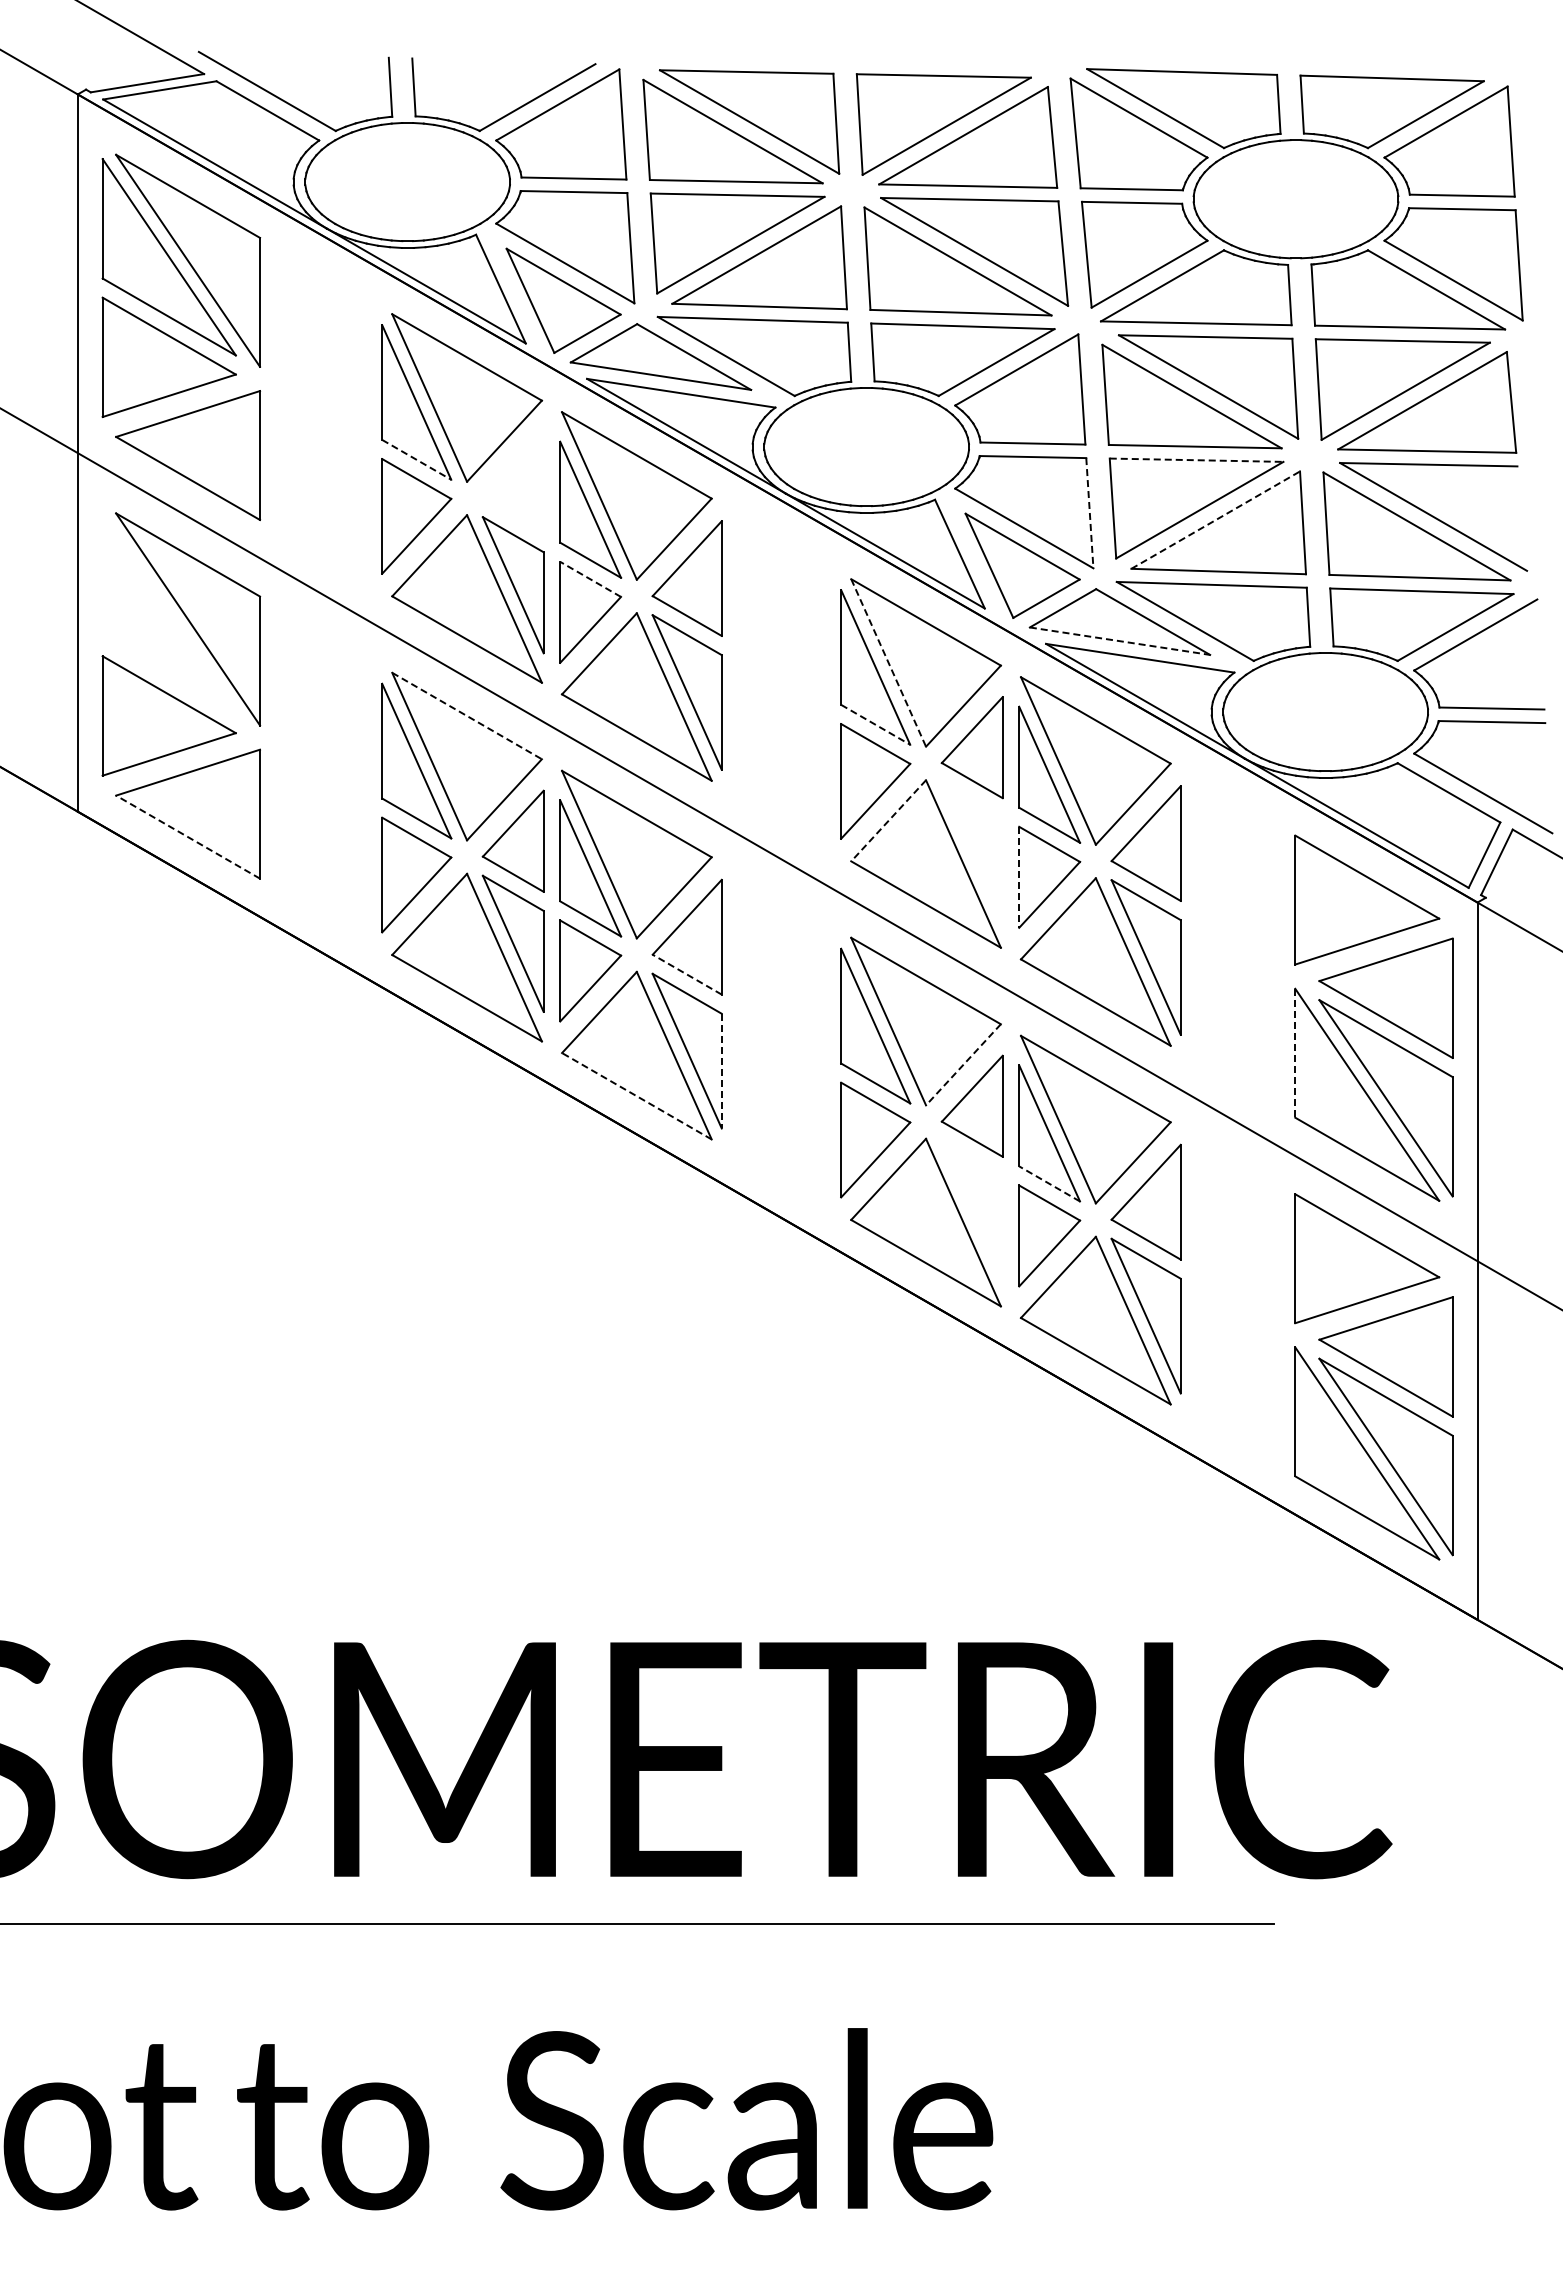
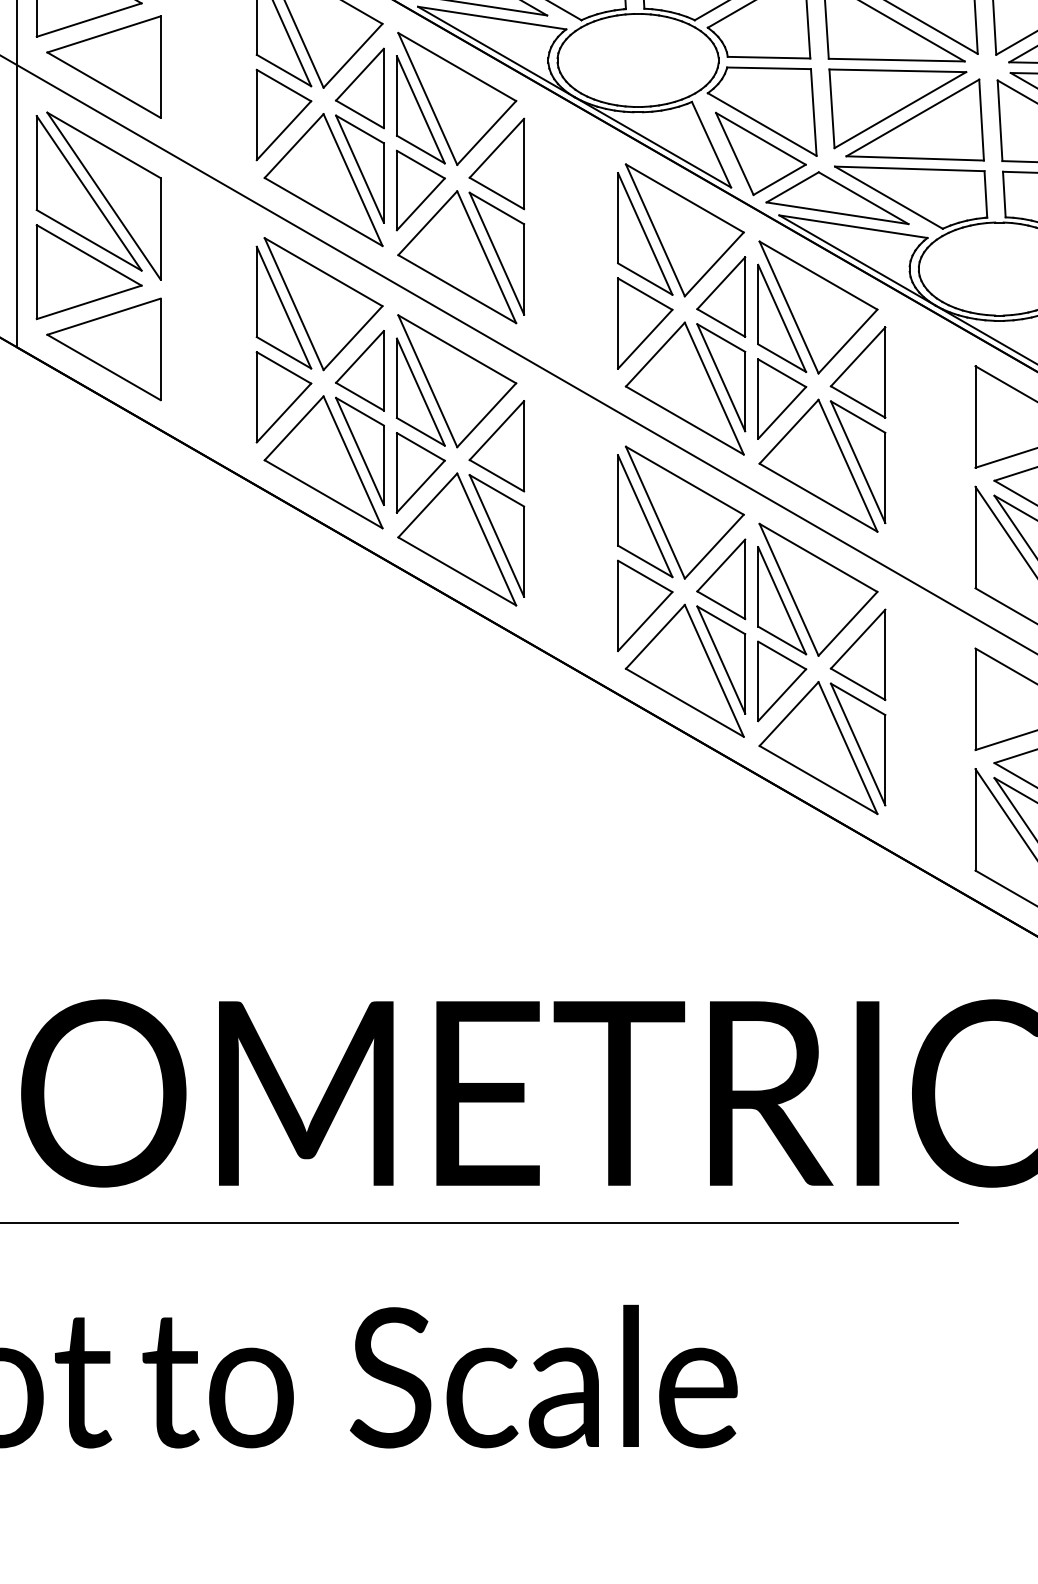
line: (416, 459) -> (283, 70), dashed -> solid
line: (1196, 460) -> (897, 71), dashed -> solid
part: (512, 482) -> (359, 88), added
line: (1089, 513) -> (813, 112), dashed -> solid
line: (1216, 519) -> (913, 117), dashed -> solid
line: (590, 579) -> (420, 164), dashed -> solid
part: (168, 615) -> (88, 193), added
line: (1120, 641) -> (837, 213), dashed -> solid
line: (888, 662) -> (655, 230), dashed -> solid
line: (467, 716) -> (323, 272), dashed -> solid
line: (875, 724) -> (645, 278), dashed -> solid
line: (888, 821) -> (655, 355), dashed -> solid
line: (187, 836) -> (103, 366), dashed -> solid
part: (971, 850) -> (720, 378), added
line: (1019, 877) -> (758, 399), dashed -> solid
line: (687, 974) -> (497, 475), dashed -> solid
line: (1295, 1053) -> (975, 537), dashed -> solid
line: (963, 1065) -> (714, 547), dashed -> solid
line: (721, 1071) -> (523, 551), dashed -> solid
line: (636, 1096) -> (456, 571), dashed -> solid
line: (1049, 1183) -> (782, 640), dashed -> solid
part: (971, 1208) -> (720, 659), added

